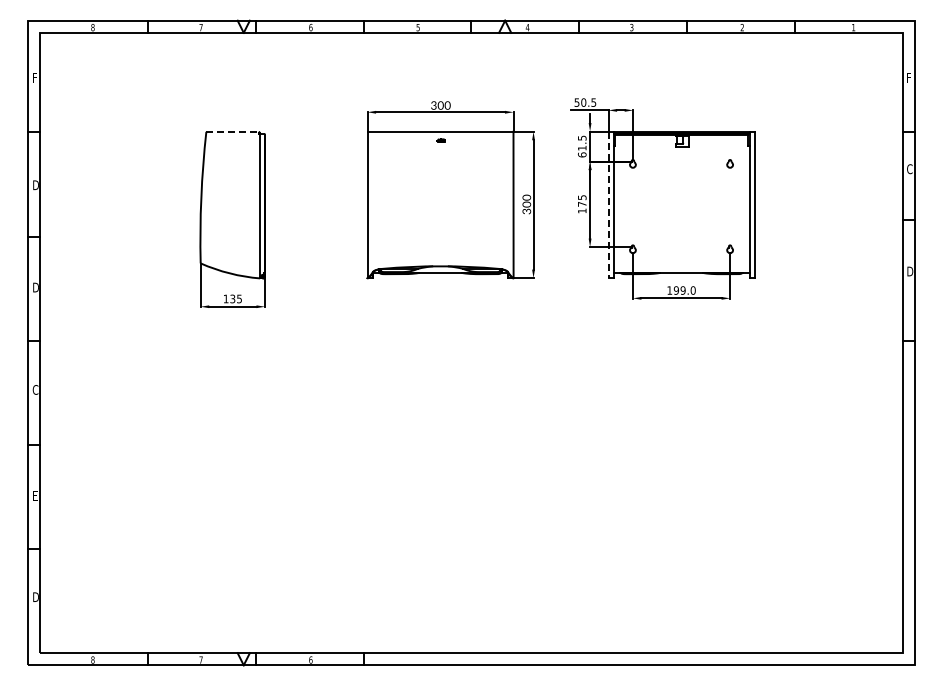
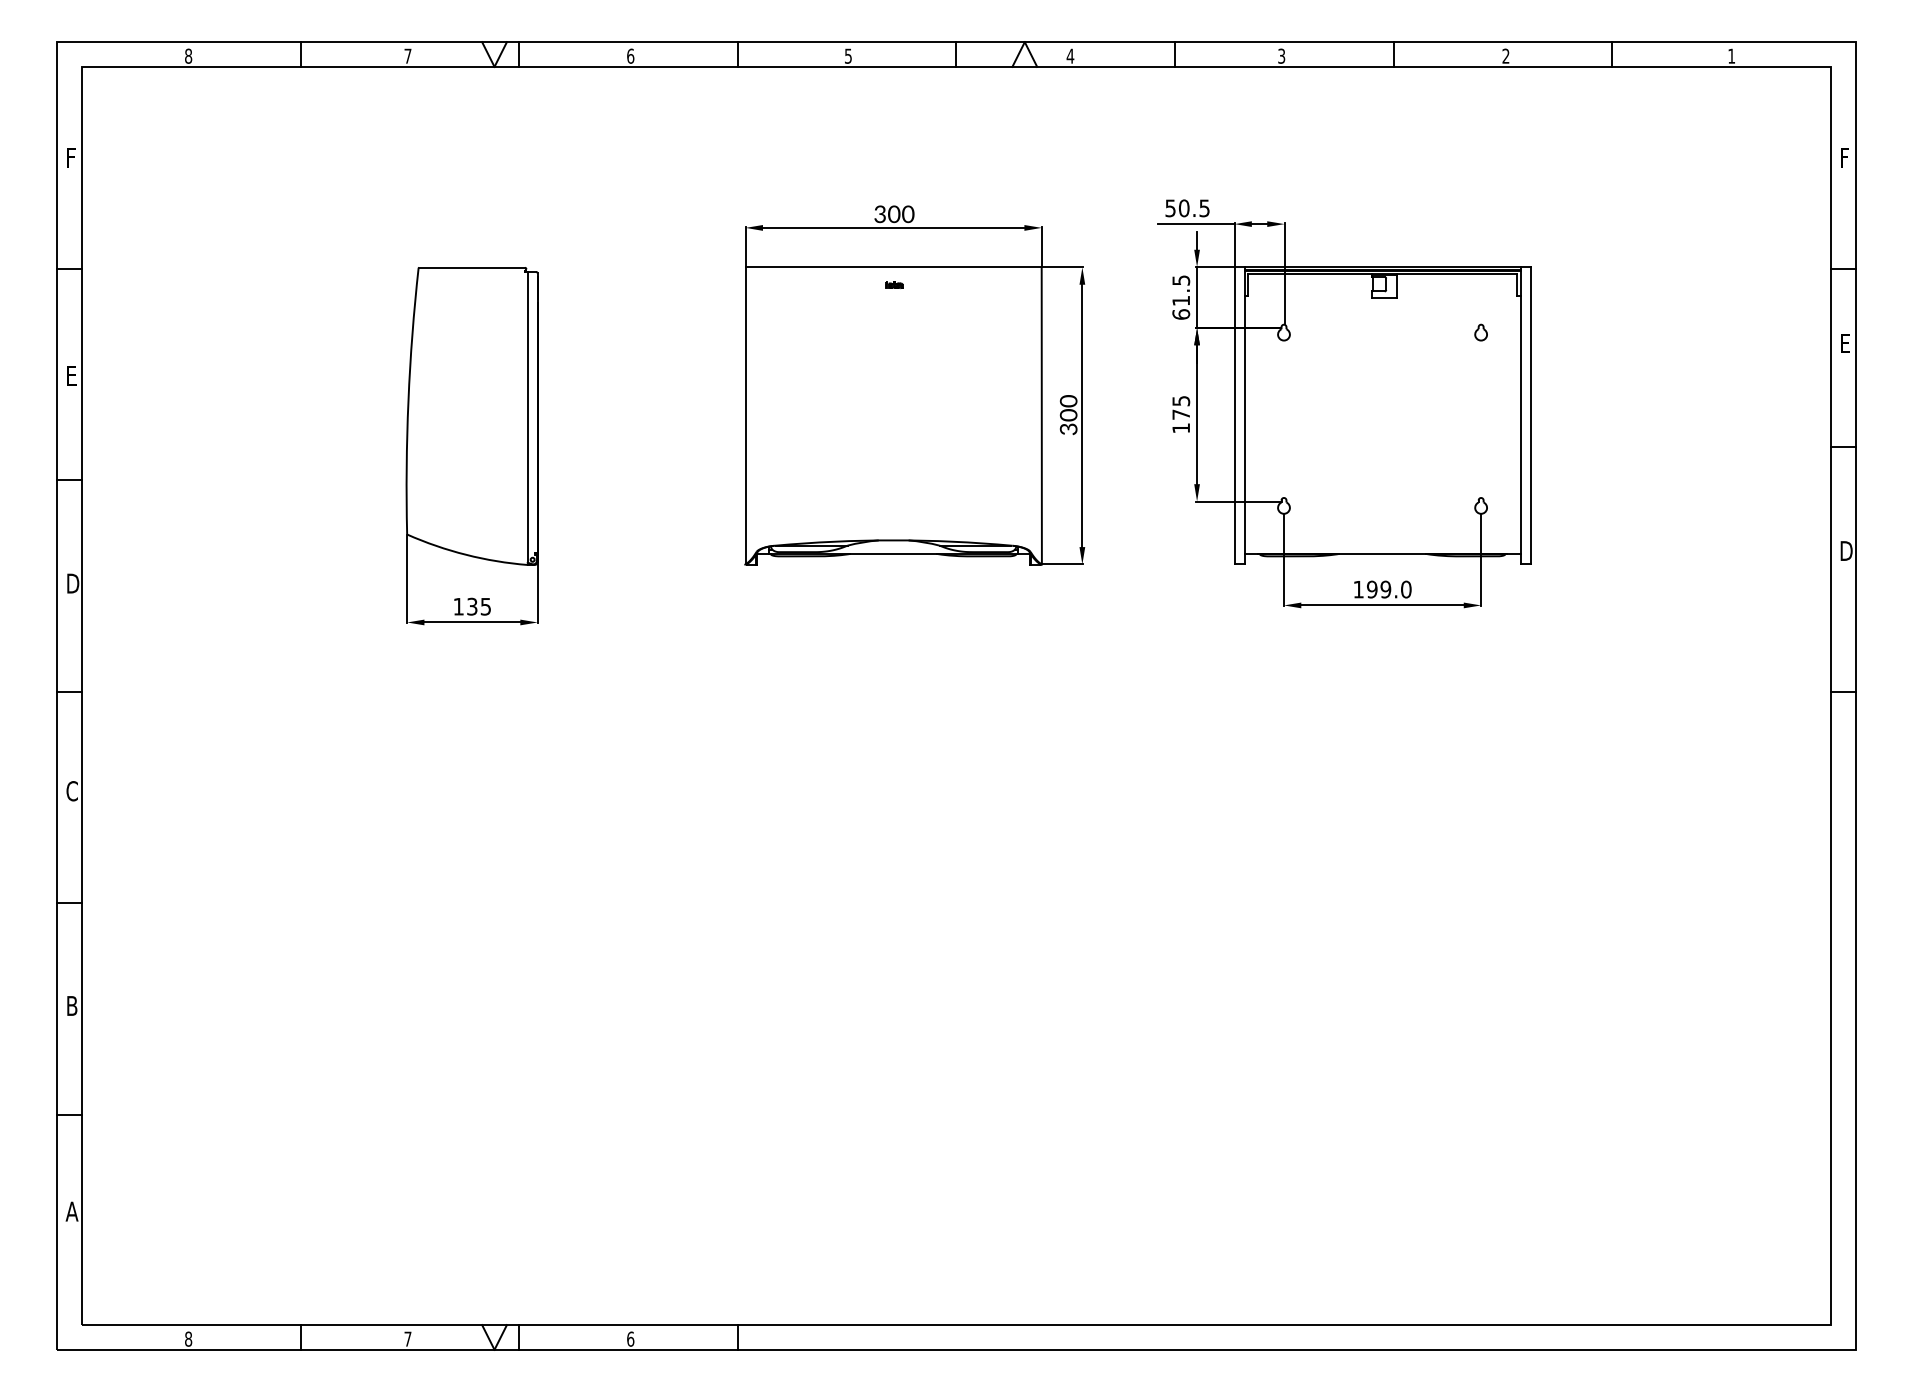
line: (233, 131) -> (473, 266), dashed -> solid
text: (909, 169) -> (1845, 344), C -> E
text: (35, 185) -> (72, 376), D -> E
line: (608, 205) -> (1234, 417), dashed -> solid
text: (35, 495) -> (72, 1005), E -> B
text: (35, 596) -> (72, 1210), D -> A

